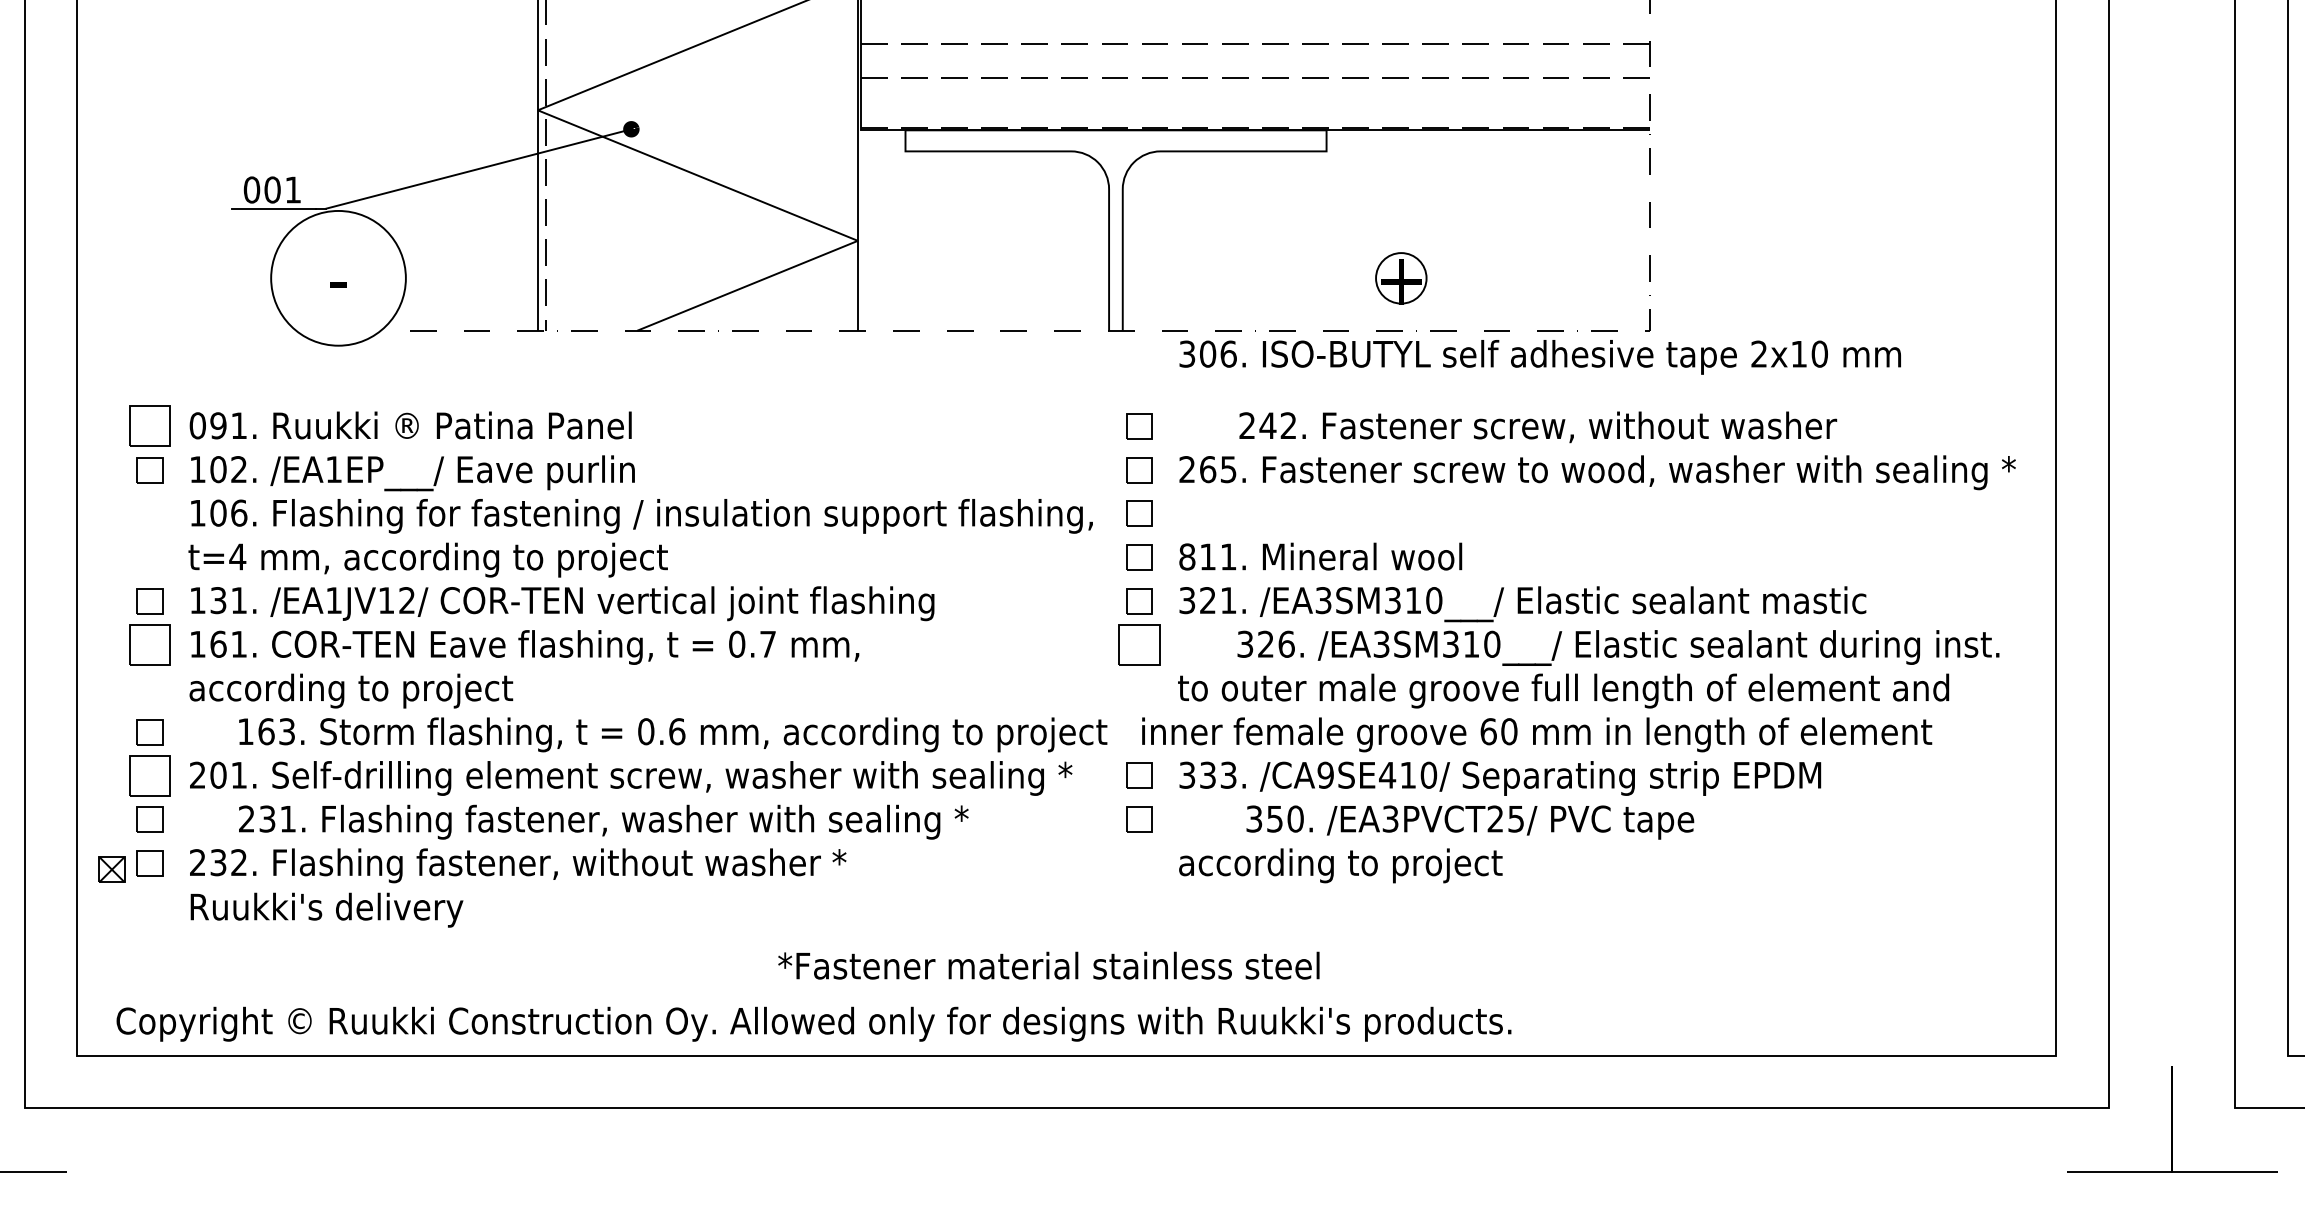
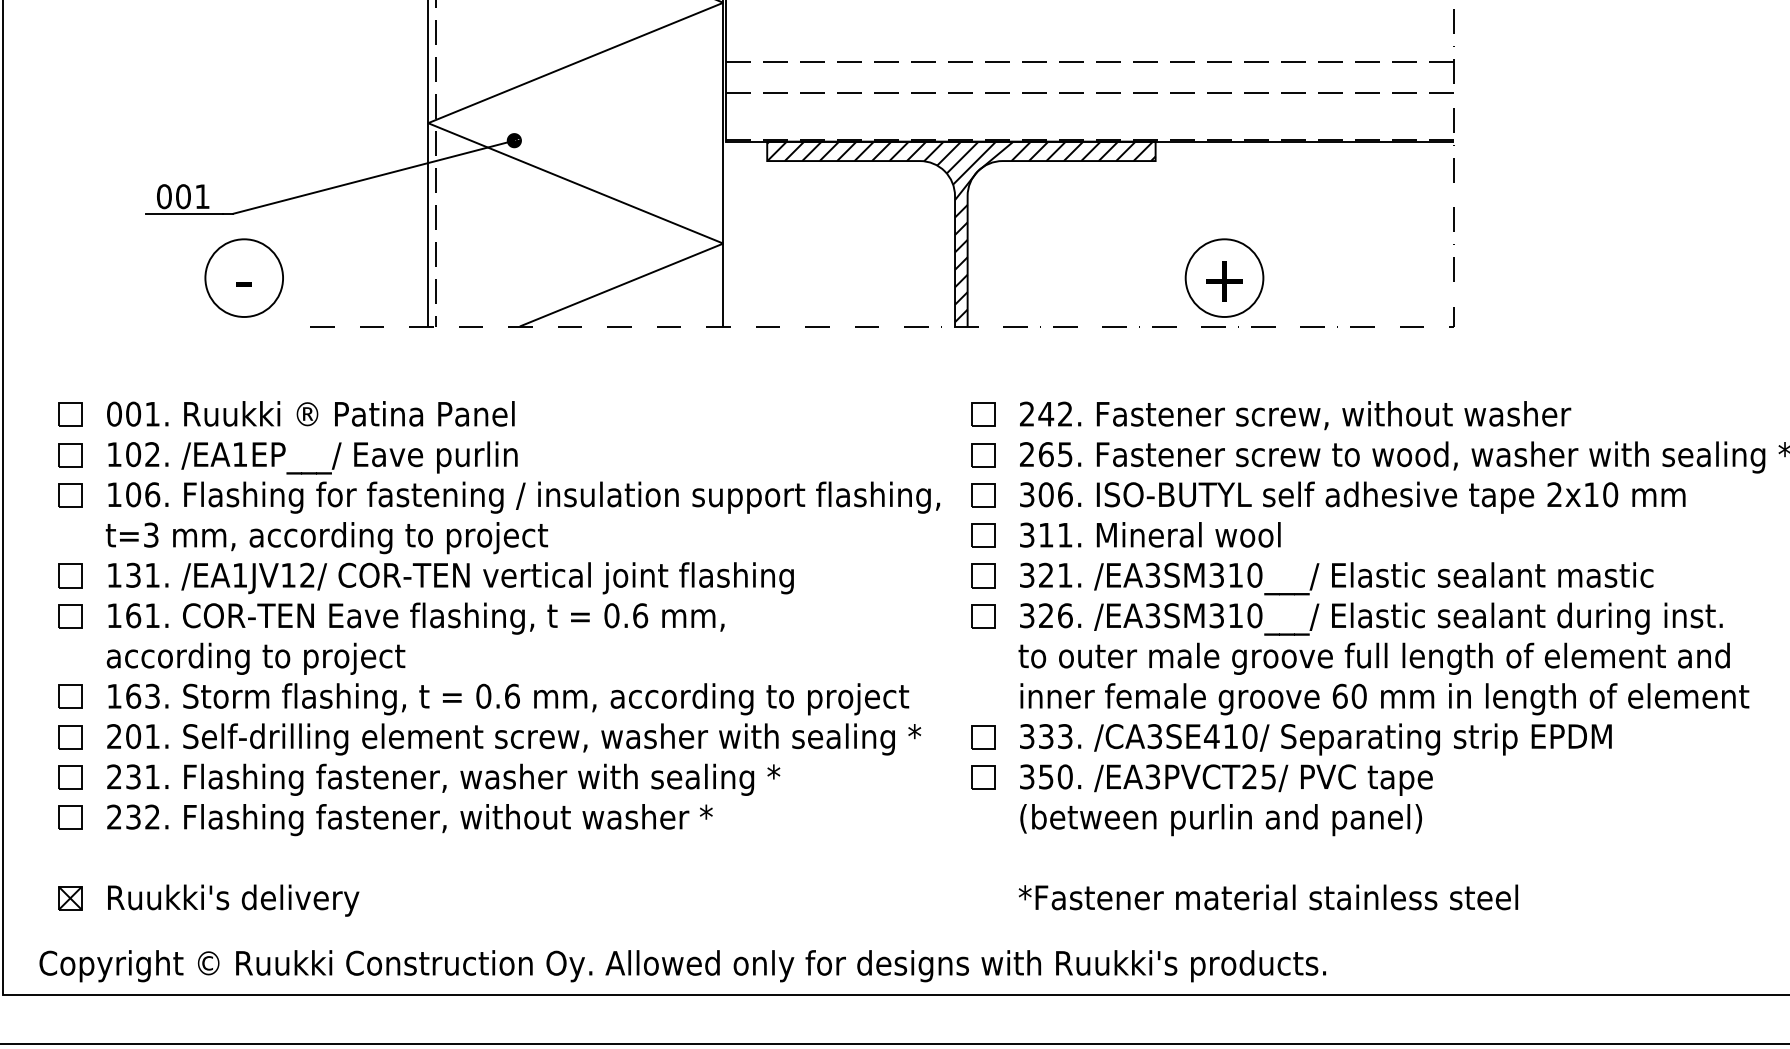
hatch: (1115, 228) -> (960, 232), added
circle: (338, 278) -> (244, 278), size x0.62
circle: (1401, 278) -> (1224, 278), size x1.67
text: (1539, 357) -> (1352, 497), moved
text: (218, 425) -> (133, 413), 091. -> 001.
part: (149, 426) -> (69, 414), size x0.62
text: (1538, 427) -> (1295, 415), moved
part: (149, 513) -> (69, 495), added
text: (237, 556) -> (151, 534), t=4 -> t=3
text: (1187, 556) -> (1027, 534), 811. -> 311.
text: (768, 643) -> (640, 614), 0.7 -> 0.6
part: (149, 644) -> (69, 615), size x0.62
part: (1139, 644) -> (983, 615), size x0.62
text: (1618, 647) -> (1371, 618), moved
text: (673, 734) -> (508, 698), moved
text: (1537, 734) -> (1385, 698), moved
text: (1325, 774) -> (1154, 735), /CA9SE410/ -> /CA3SE410/
part: (149, 775) -> (69, 736), size x0.62
text: (603, 821) -> (443, 779), moved
text: (1470, 822) -> (1226, 780), moved
text: (1397, 865) -> (1221, 819), according to project -> (between purlin and panel)
part: (111, 869) -> (69, 898), moved
text: (326, 909) -> (233, 899), moved
text: (1048, 965) -> (1268, 897), moved

